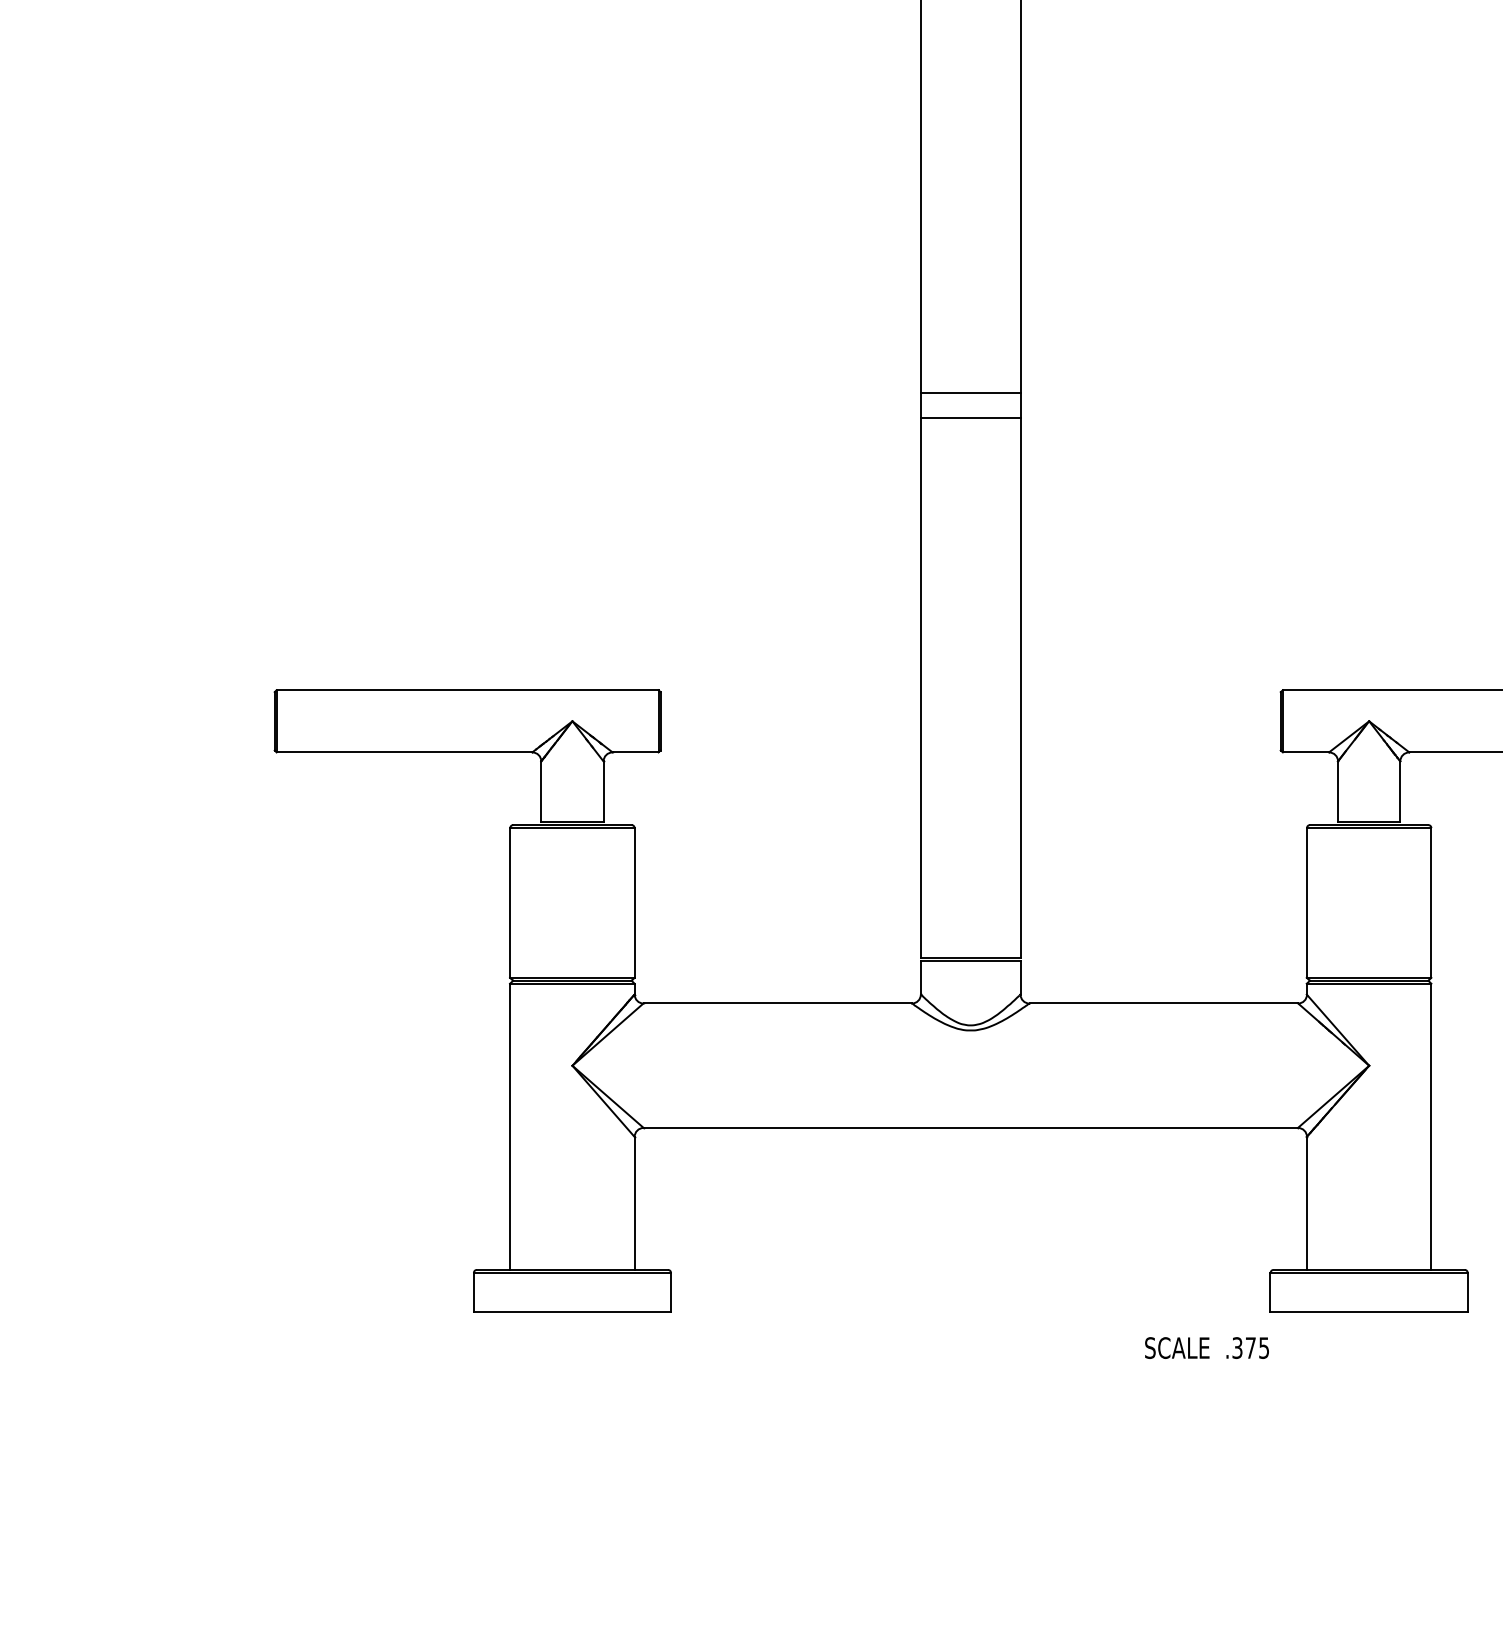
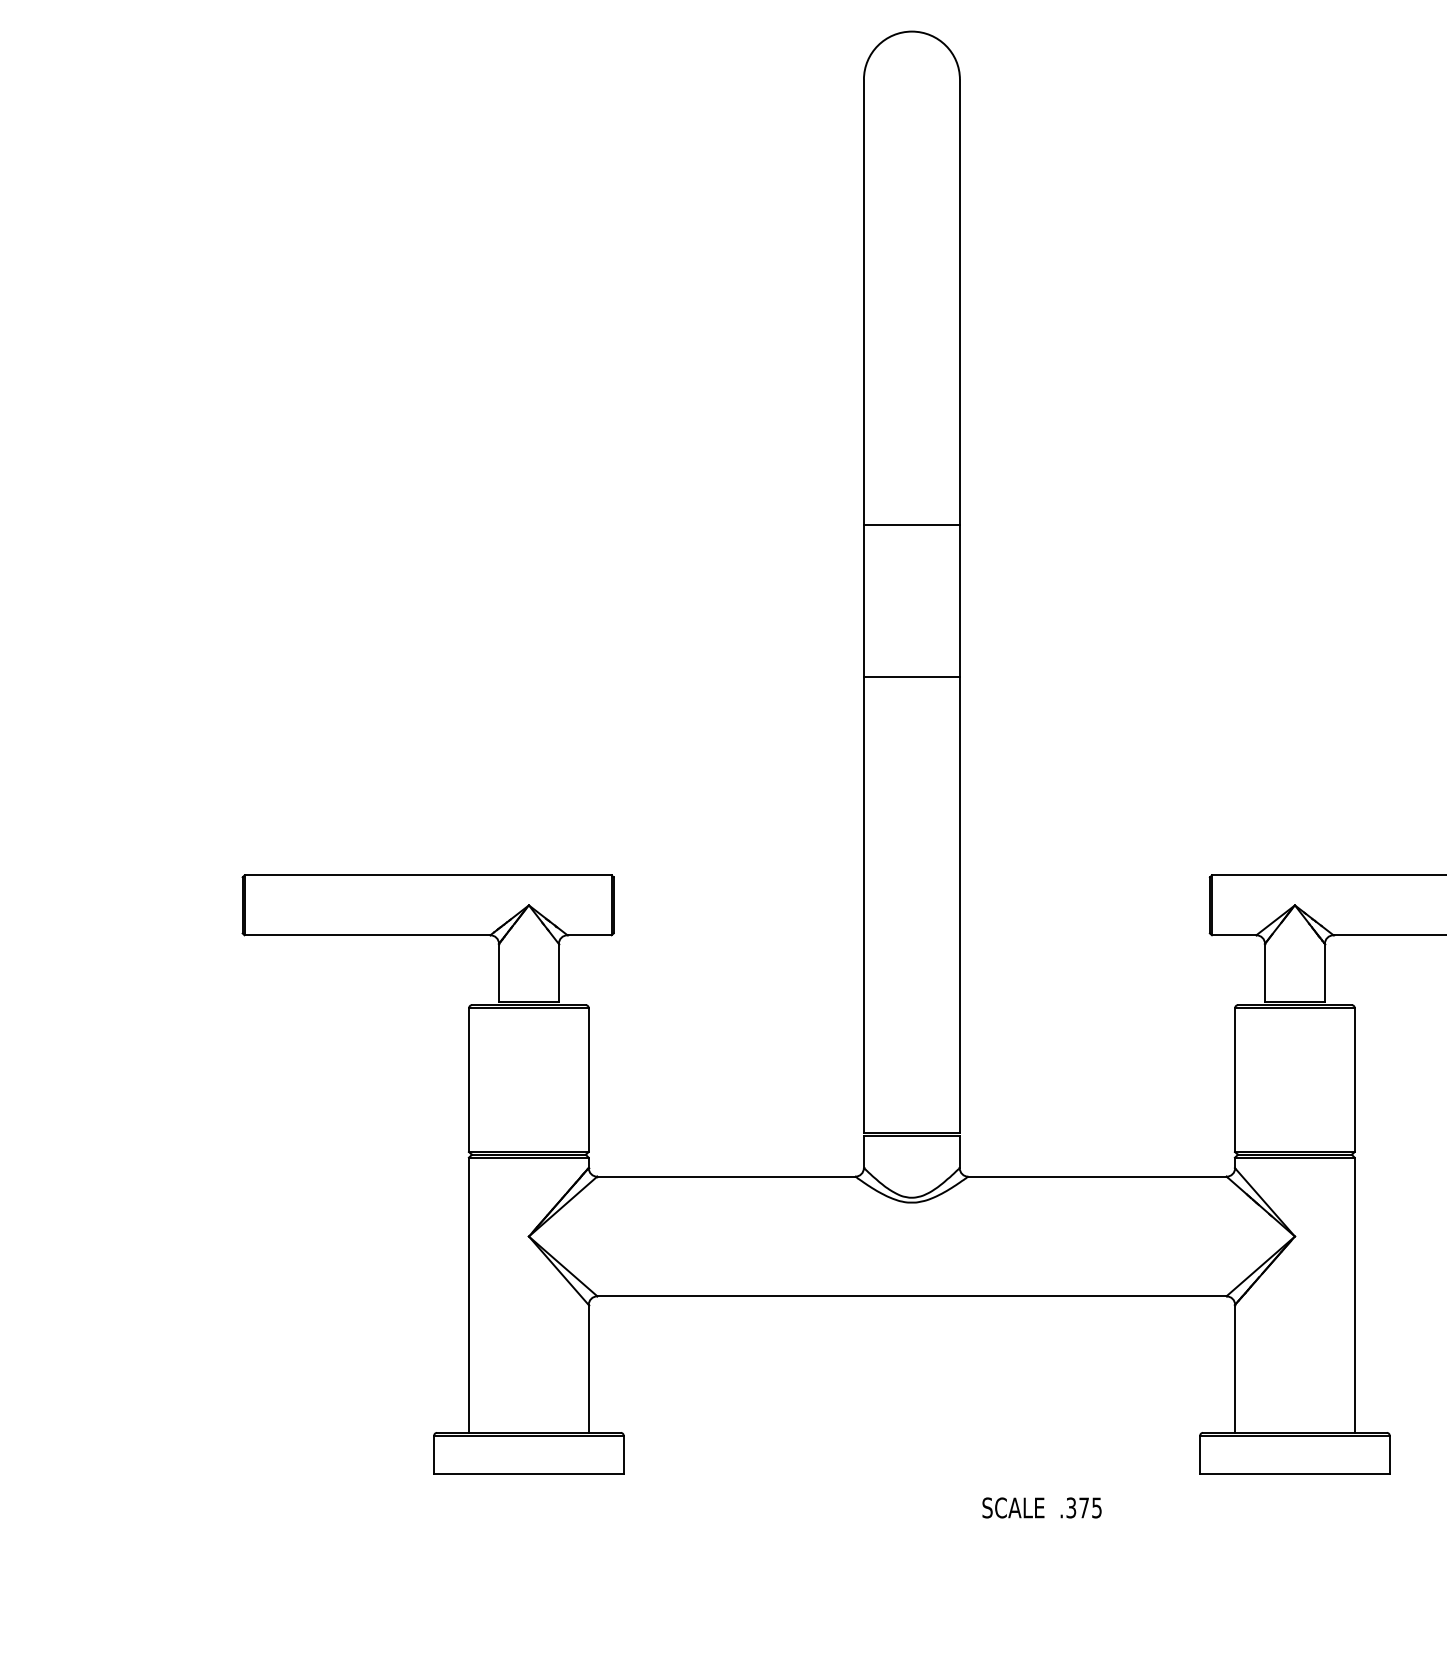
line: (970, 392) -> (911, 524), moved
line: (970, 417) -> (911, 676), moved
text: (1206, 1347) -> (1041, 1507), moved

